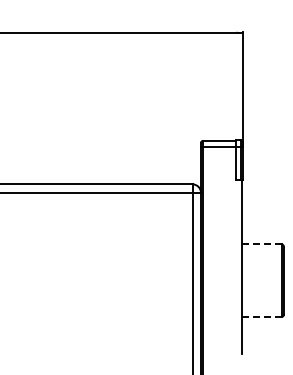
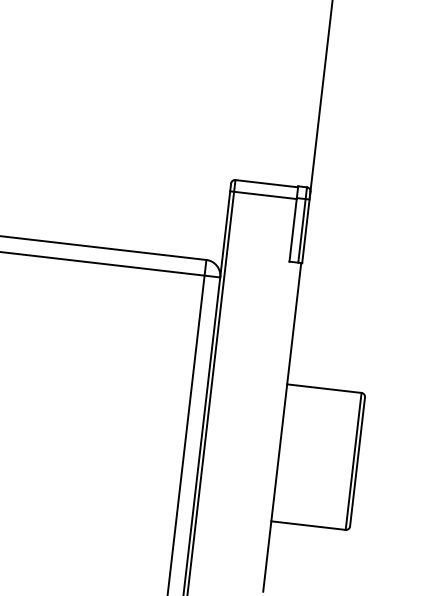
line: (262, 244) -> (325, 388), dashed -> solid
line: (262, 316) -> (309, 524), dashed -> solid

